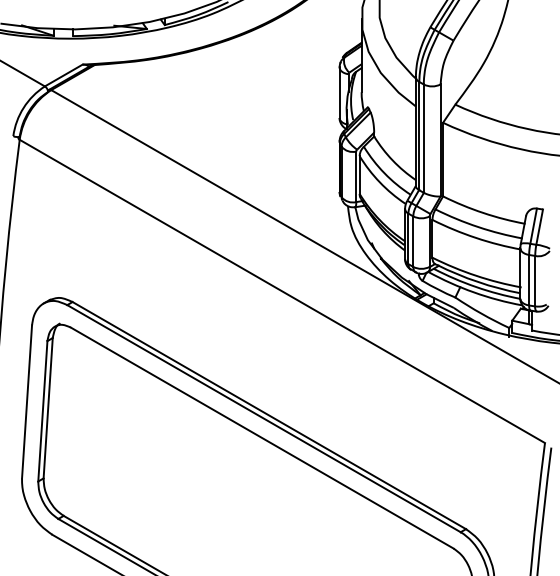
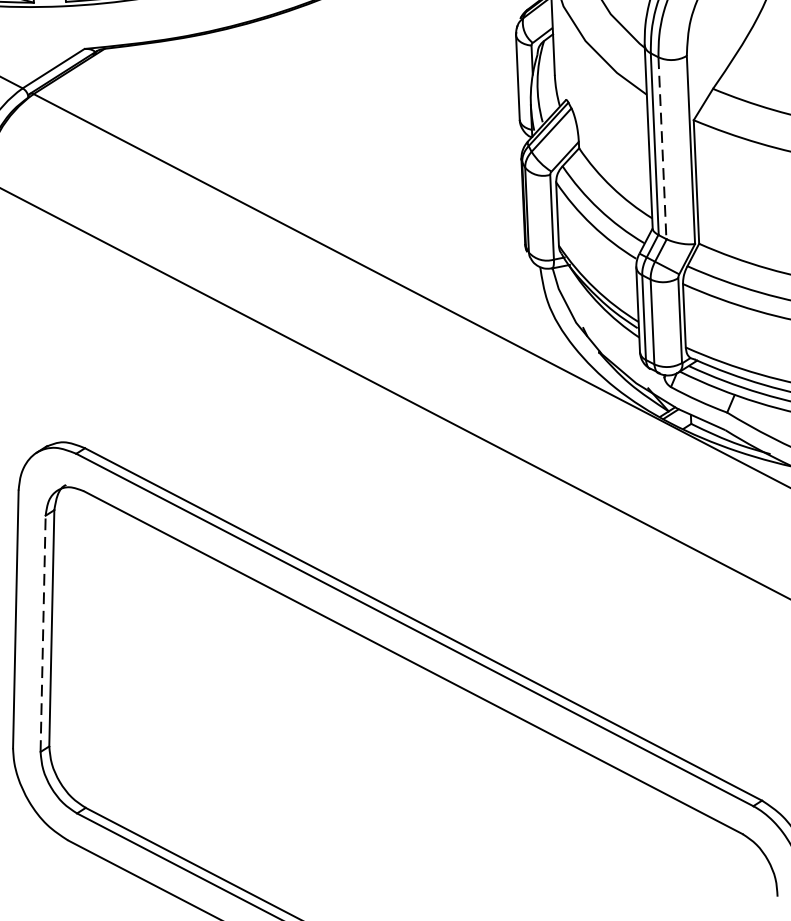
line: (423, 139) -> (662, 149), solid -> dashed
line: (42, 410) -> (42, 632), solid -> dashed

